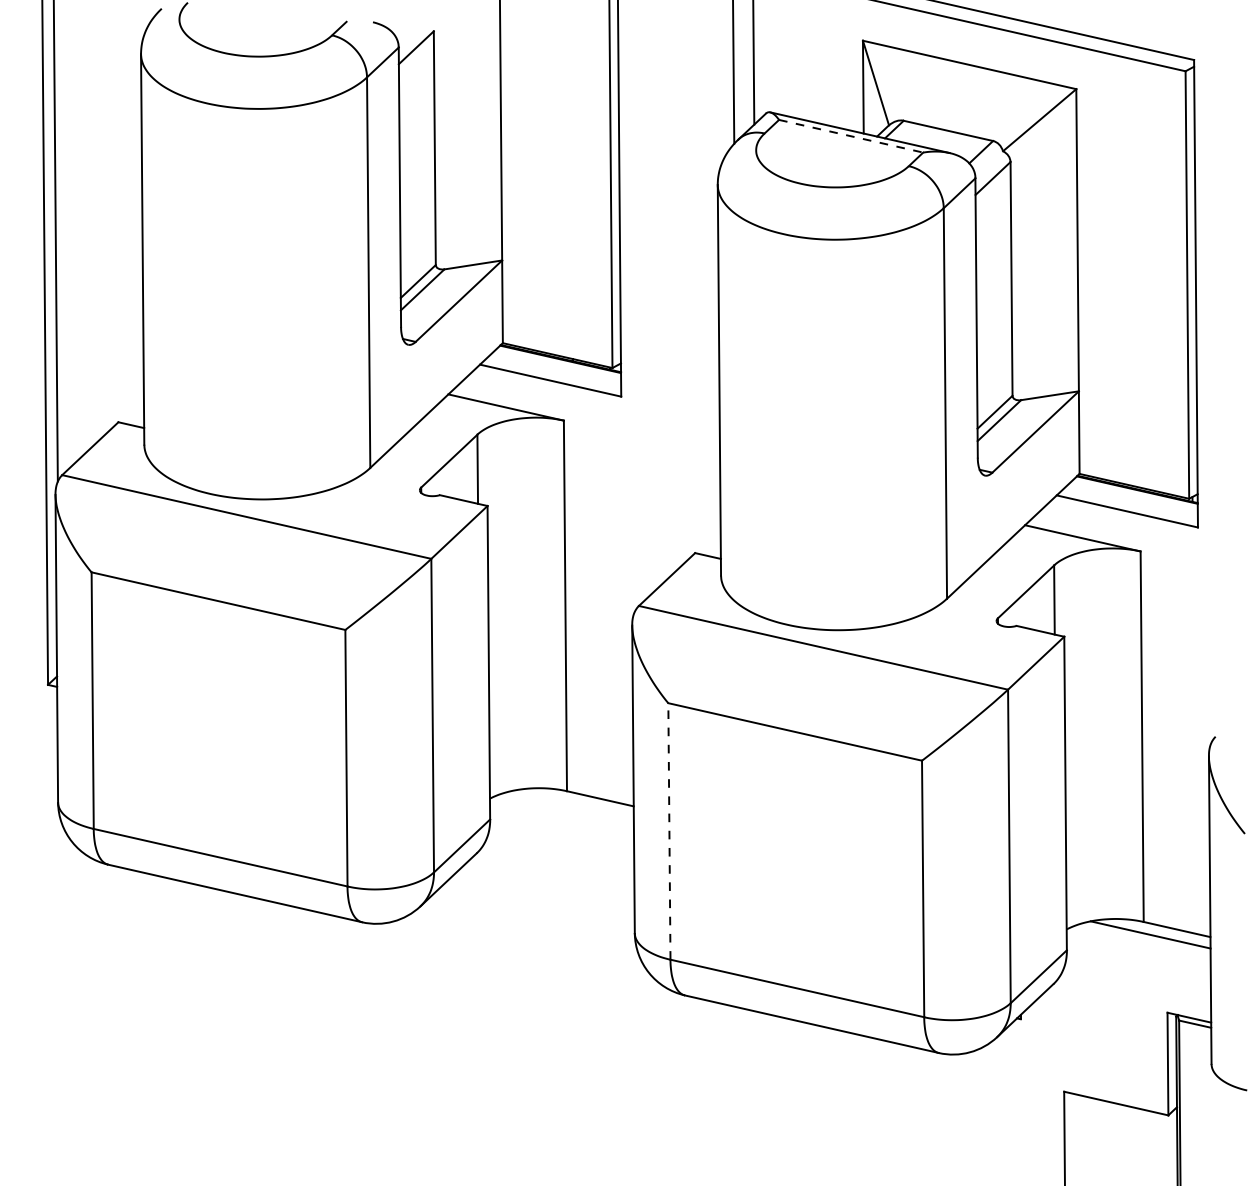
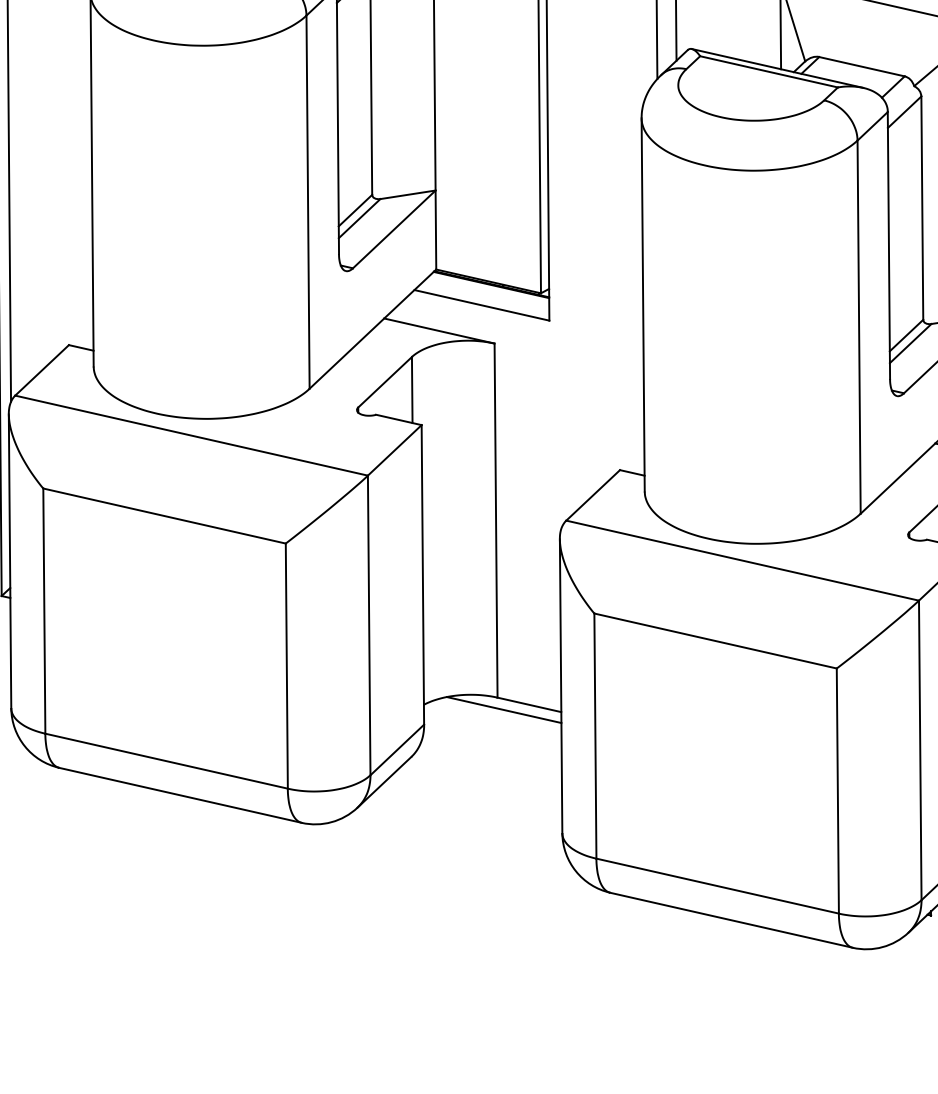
line: (851, 136) -> (769, 72), dashed -> solid
line: (573, 803) -> (503, 709), added
line: (669, 830) -> (595, 735), dashed -> solid

